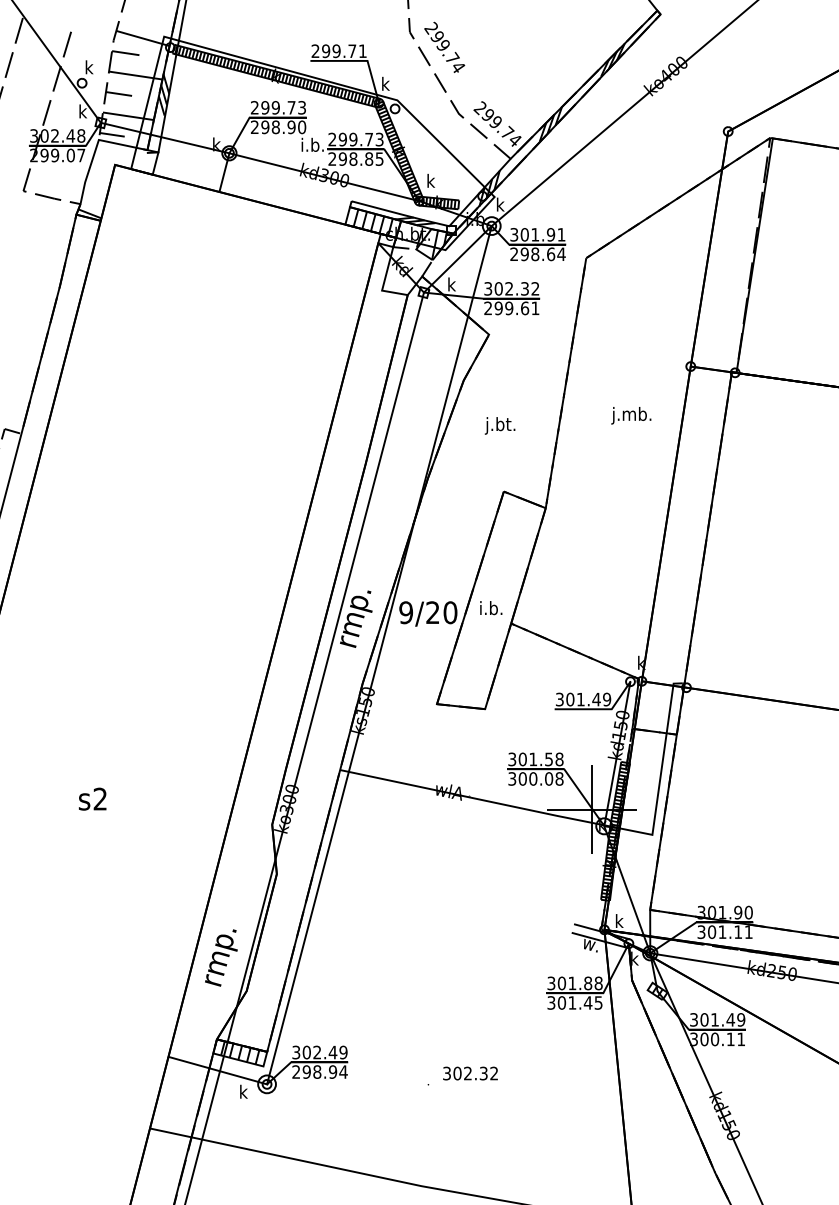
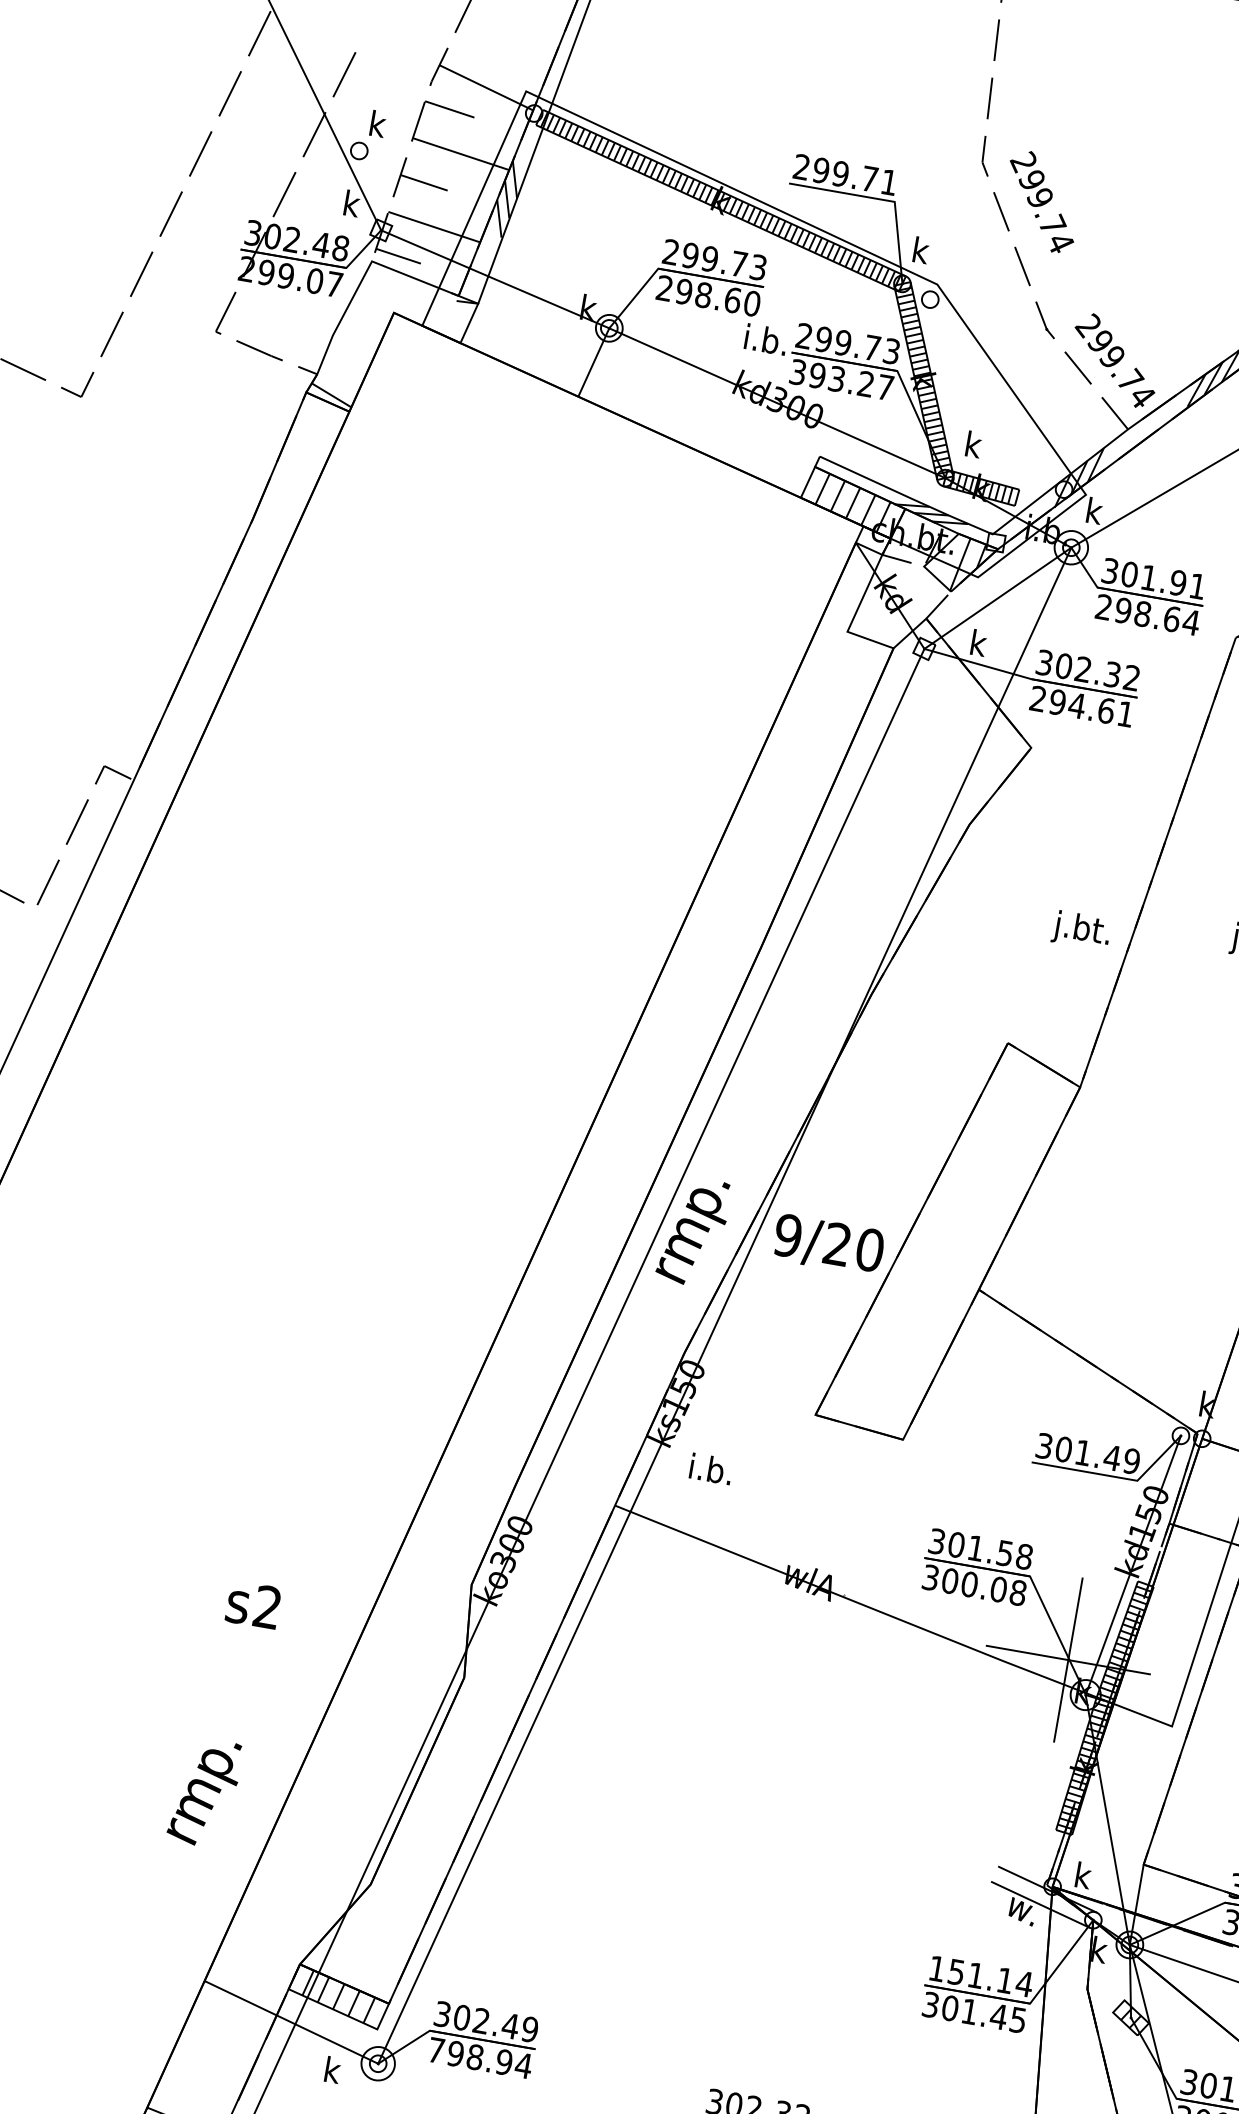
text: (291, 127) -> (732, 300), 298.90 -> 298.60
text: (355, 158) -> (840, 378), 298.85 -> 393.27
text: (508, 308) -> (1075, 705), 299.61 -> 294.61
text: (499, 425) -> (1080, 929), moved
text: (491, 608) -> (711, 1469), moved
text: (92, 798) -> (253, 1603), moved
text: (221, 957) -> (205, 1791), moved
text: (574, 983) -> (979, 1976), 301.88 -> 151.14
text: (296, 1071) -> (436, 2049), 298.94 -> 798.94

